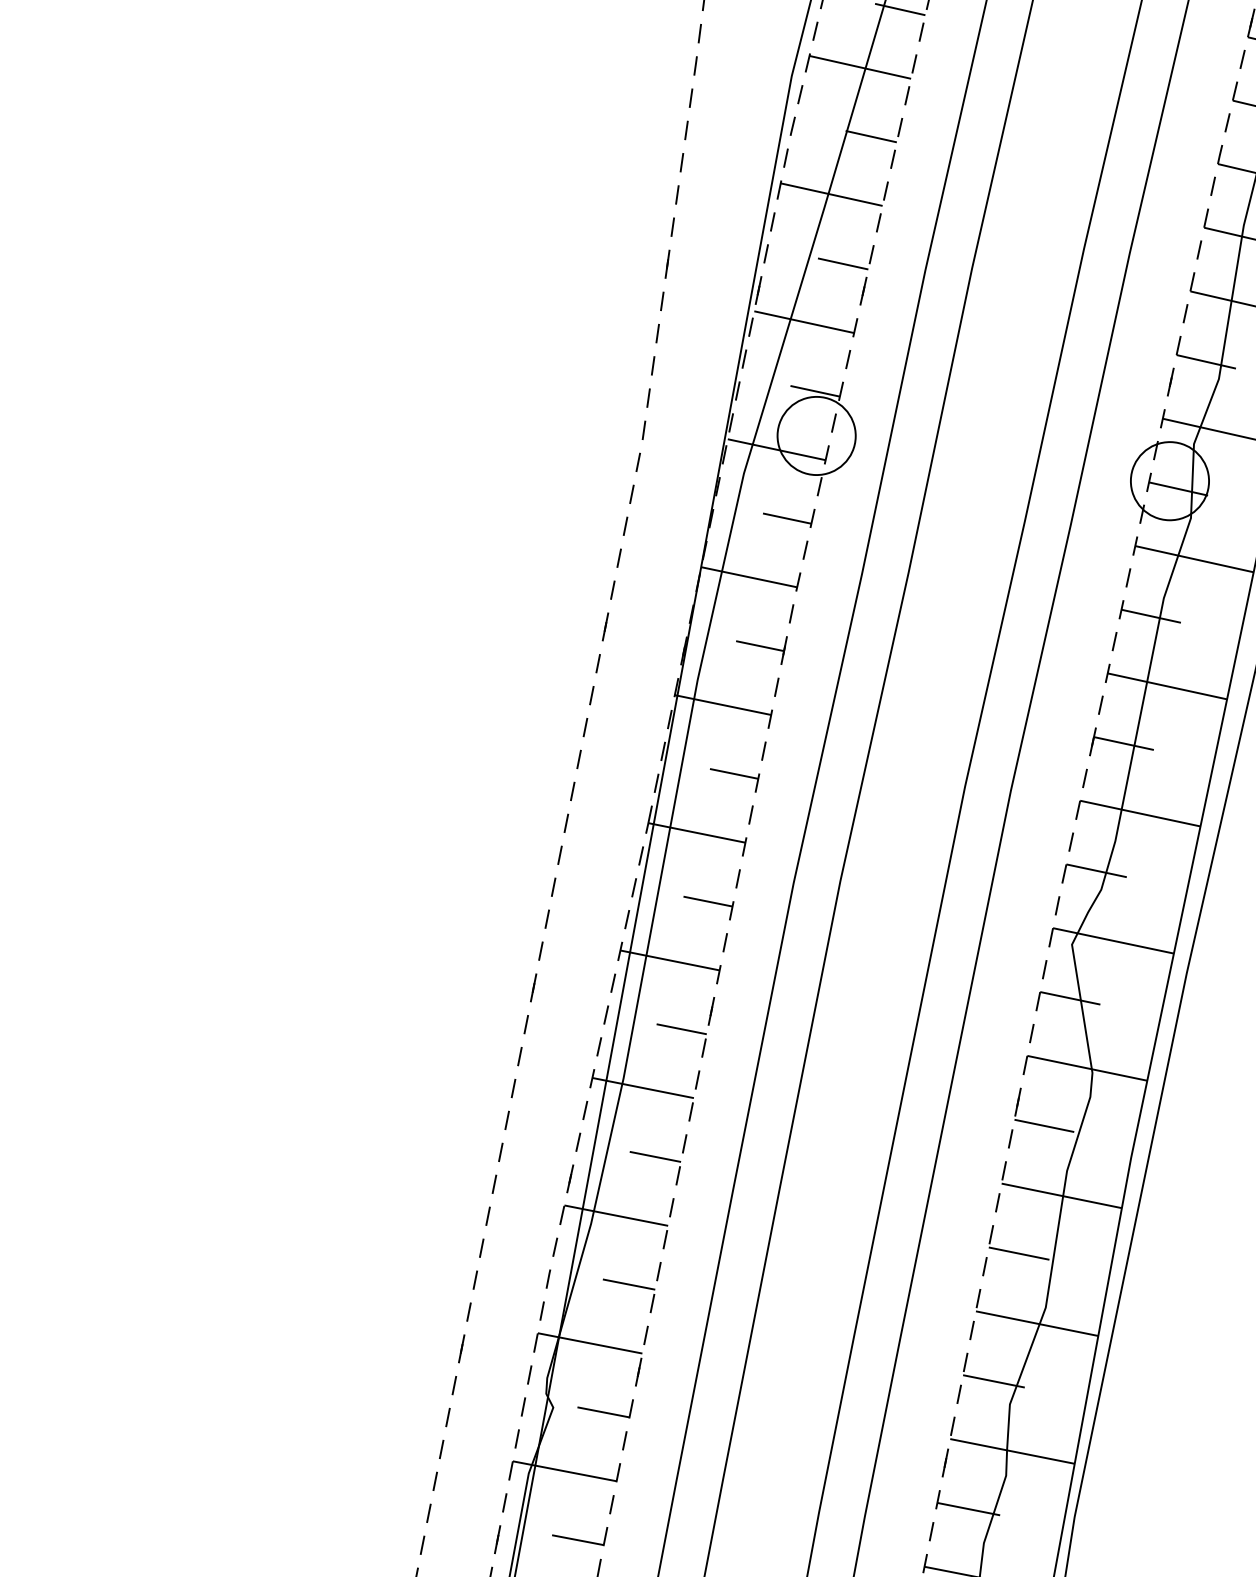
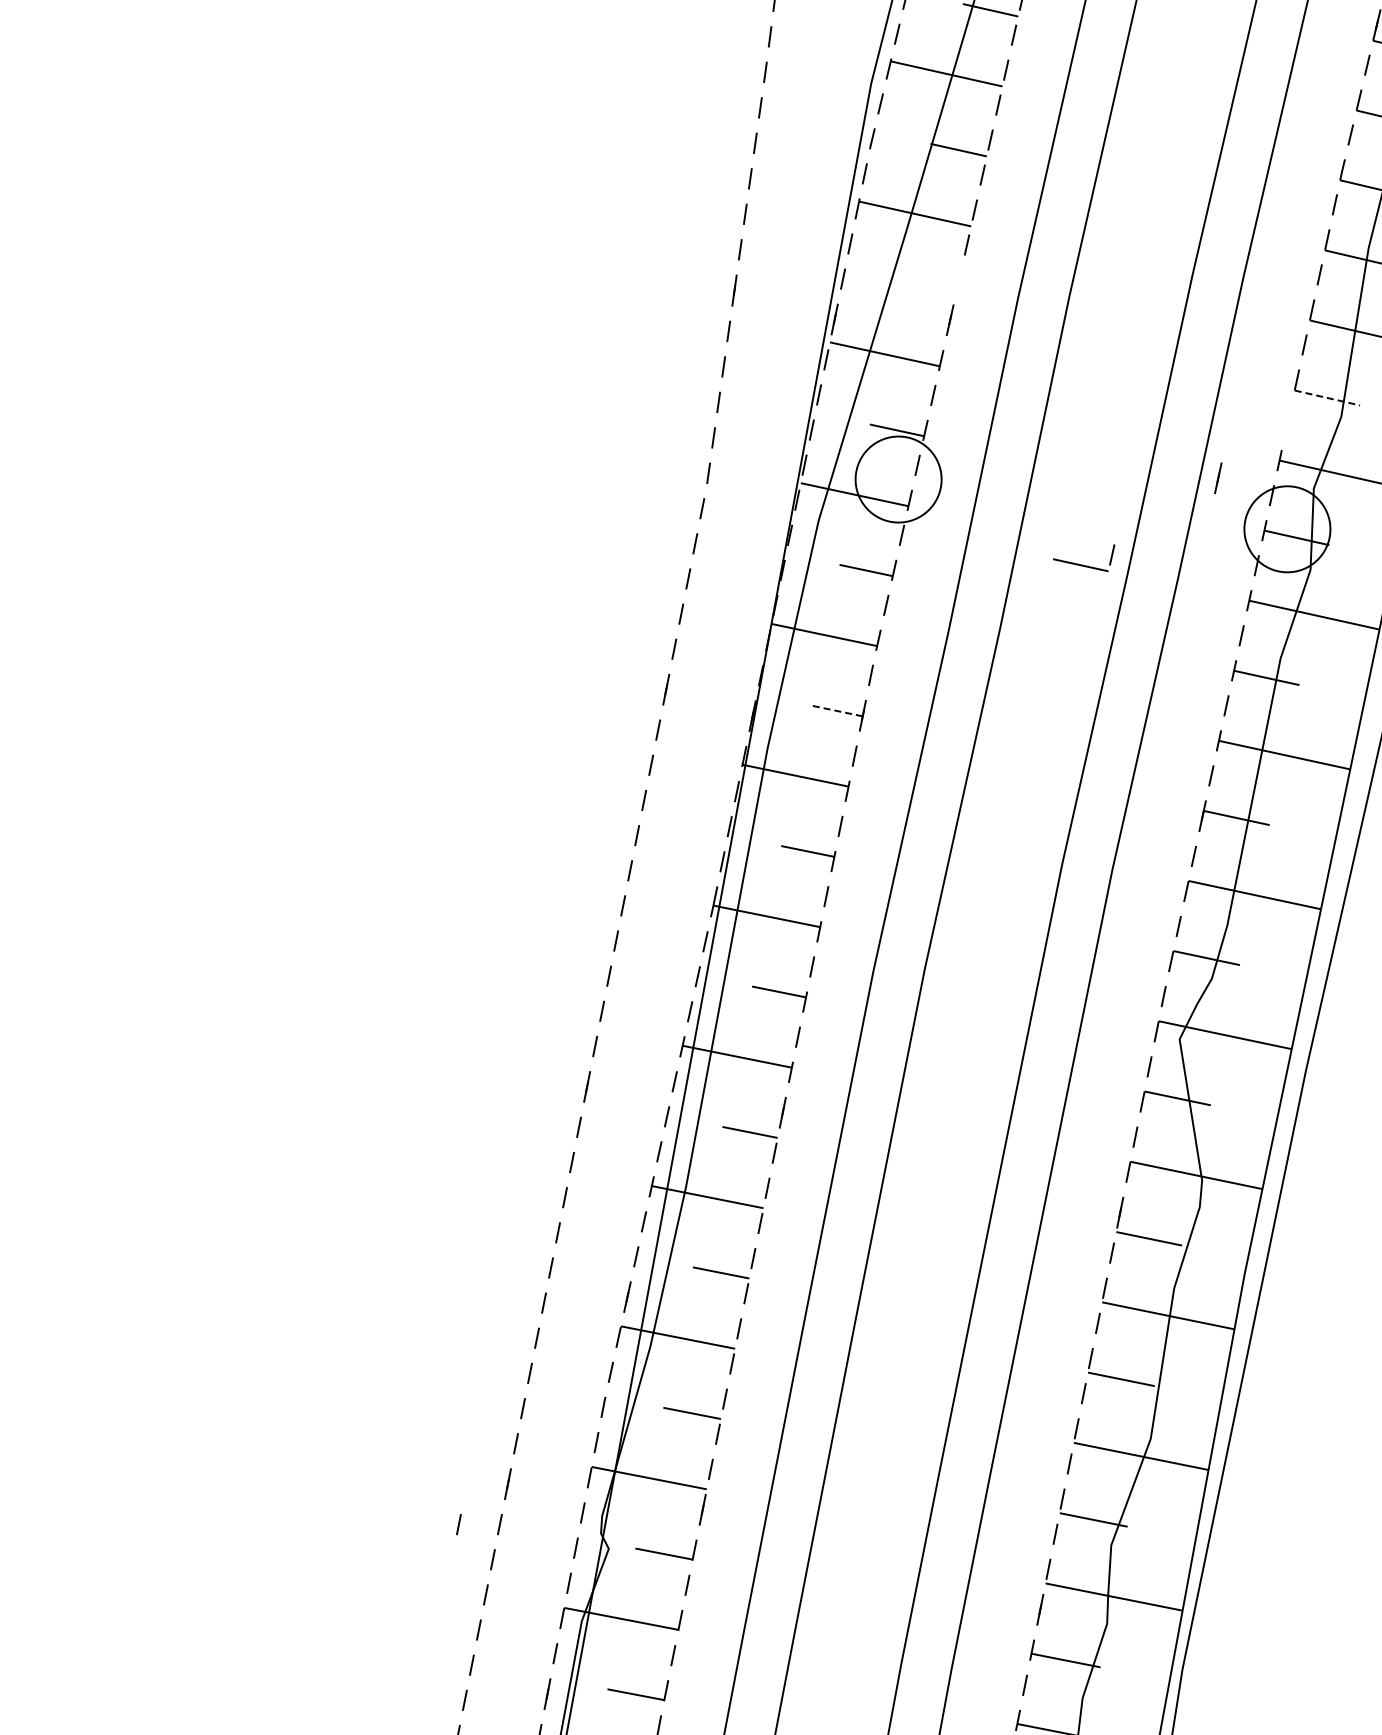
part: (845, 263) -> (1083, 564), moved
line: (1206, 361) -> (1327, 397), solid -> dashed
line: (1170, 382) -> (1218, 478), moved
line: (760, 645) -> (836, 710), solid -> dashed
line: (416, 1385) -> (458, 1524), added

